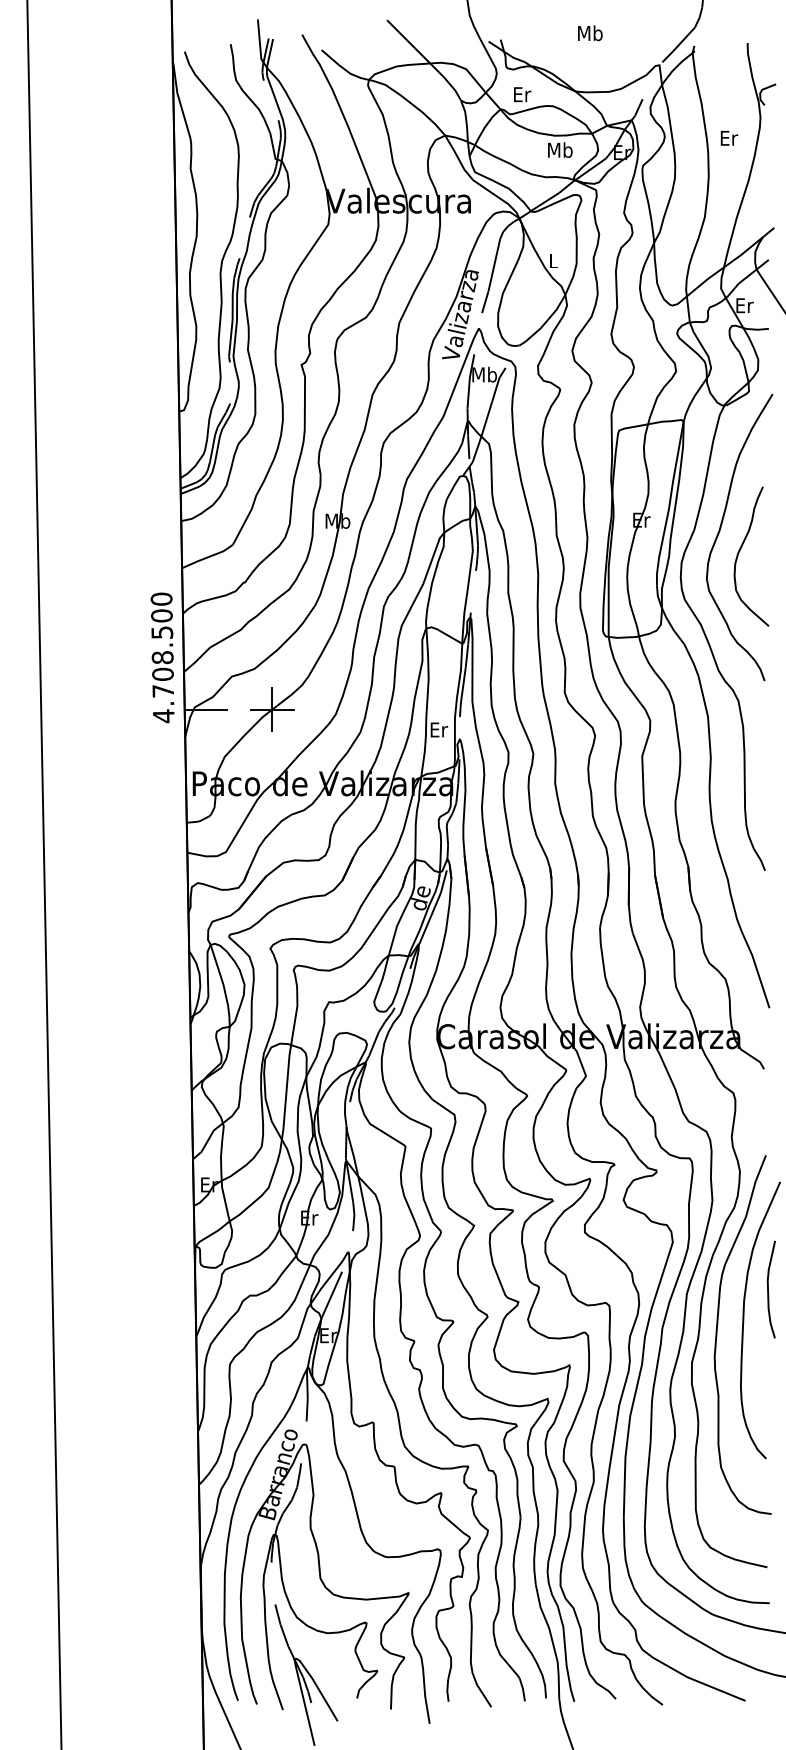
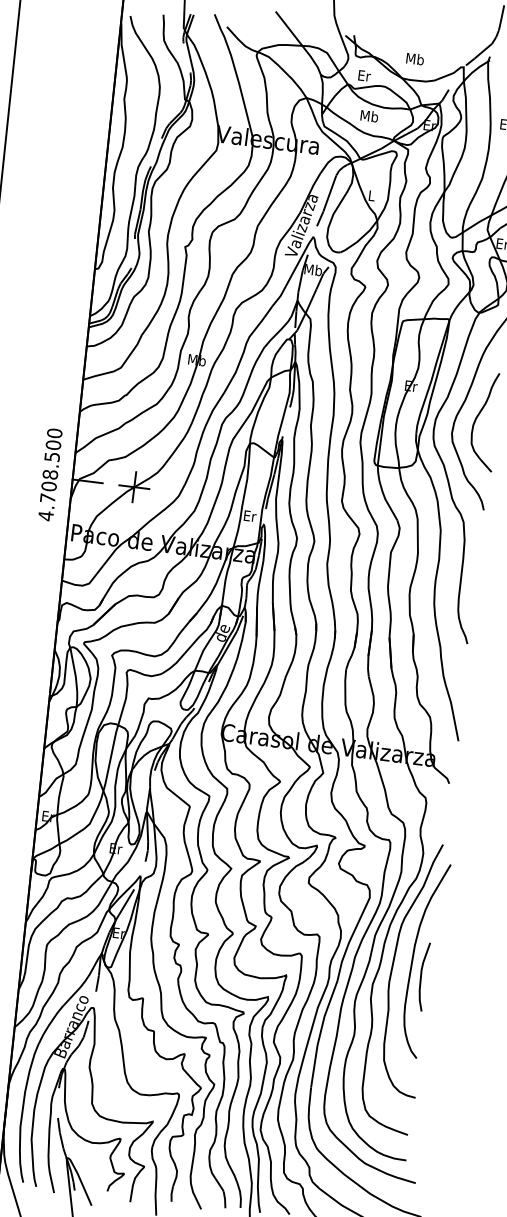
text: (590, 33) -> (415, 59), moved
text: (560, 149) -> (369, 115), moved
text: (162, 657) -> (50, 474), moved
curve: (768, 1289) -> (421, 976), moved

